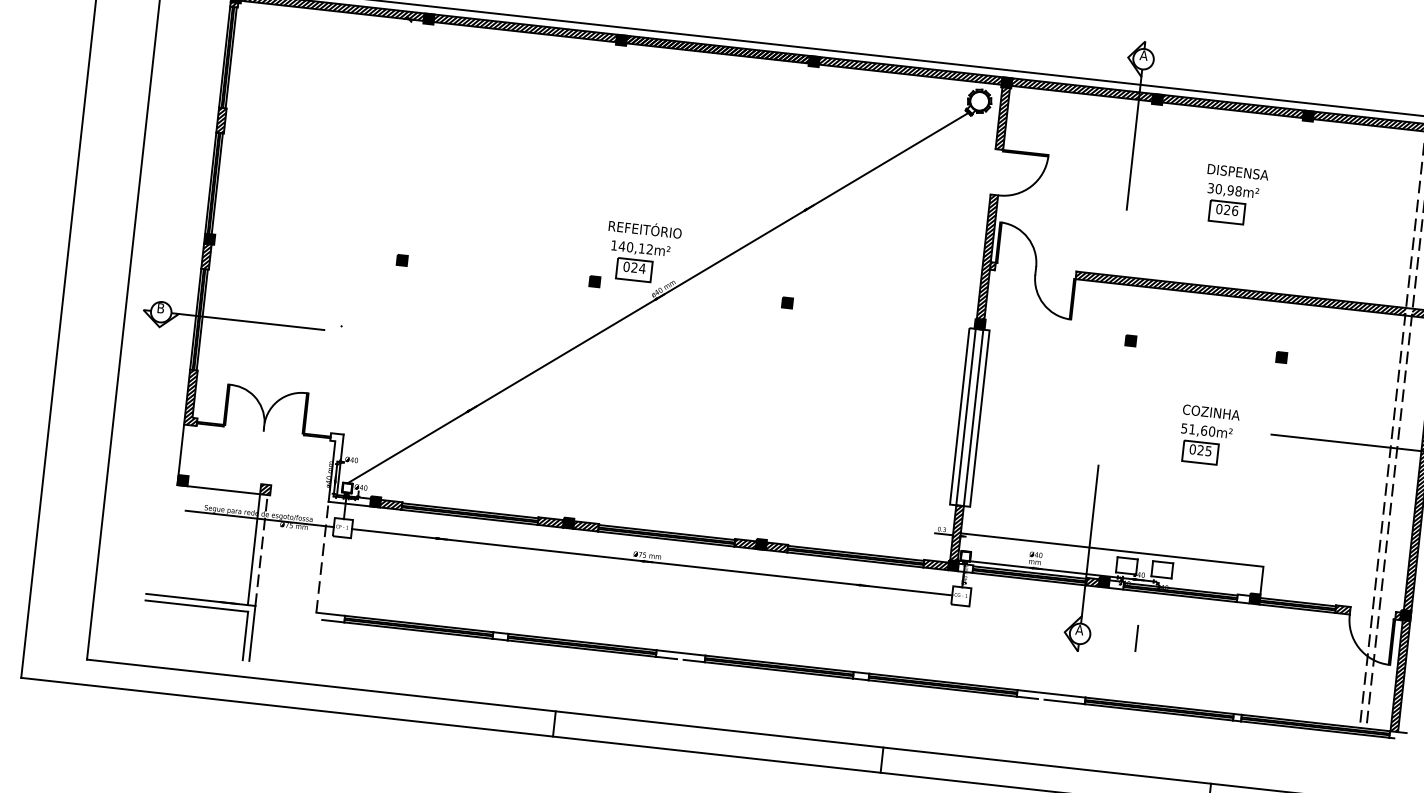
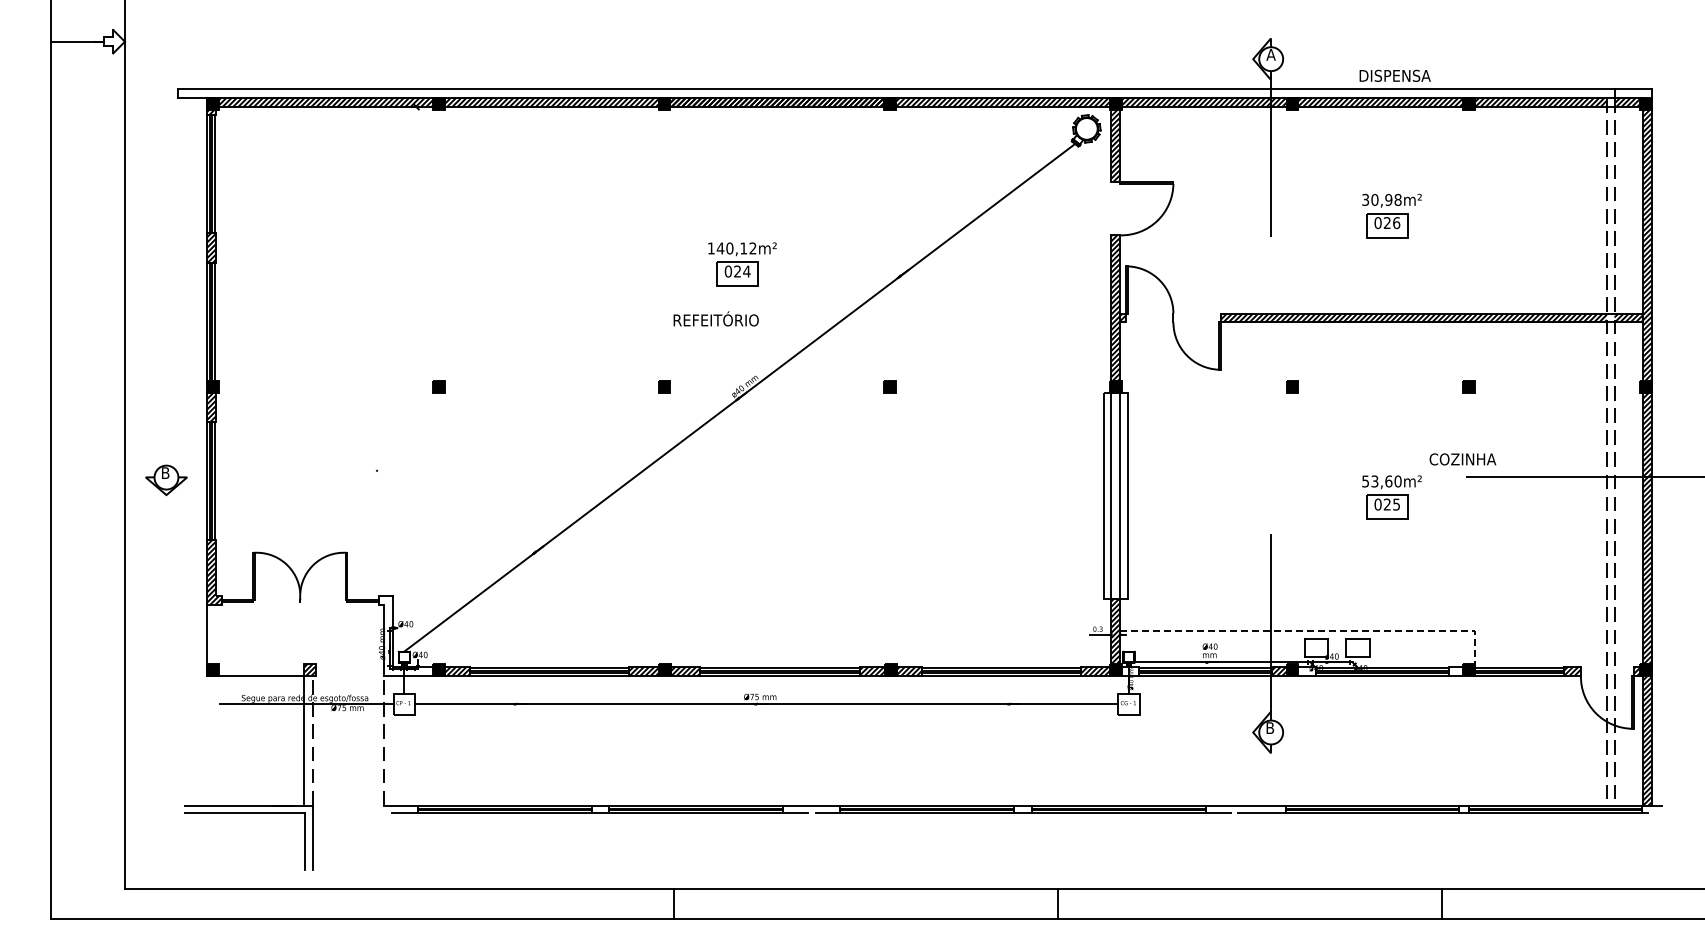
text: (1237, 171) -> (1394, 75), moved
part: (639, 262) -> (742, 264), moved
line: (251, 322) -> (272, 477), removed
text: (1211, 412) -> (1462, 459), moved
text: (1191, 429) -> (1374, 481), 51,60m² -> 53,60m²
line: (1126, 551) -> (1314, 631), solid -> dashed
text: (1079, 629) -> (1269, 727), A -> B
line: (1136, 638) -> (1337, 730), removed

